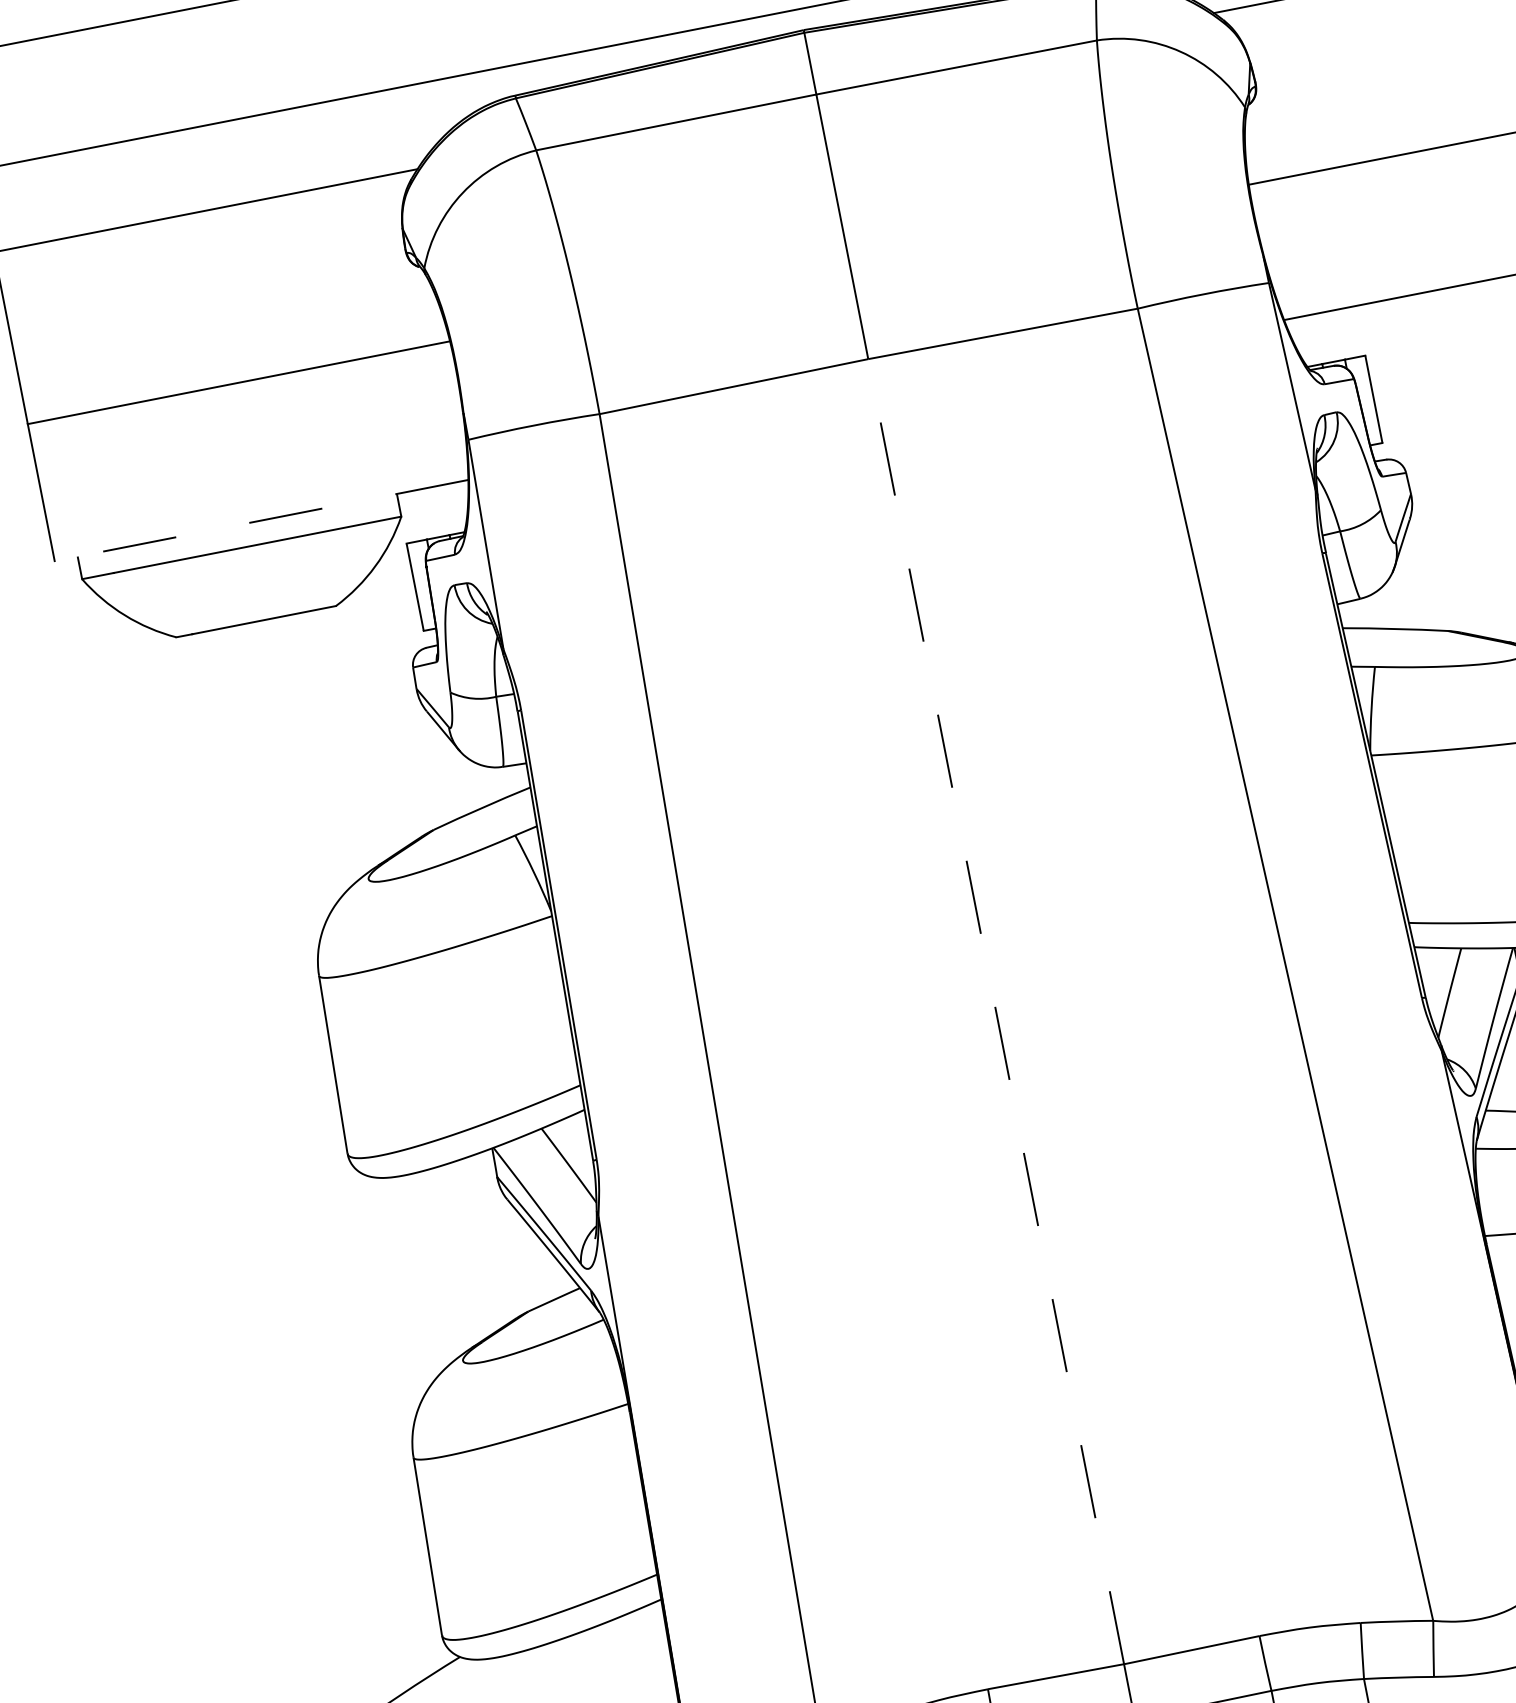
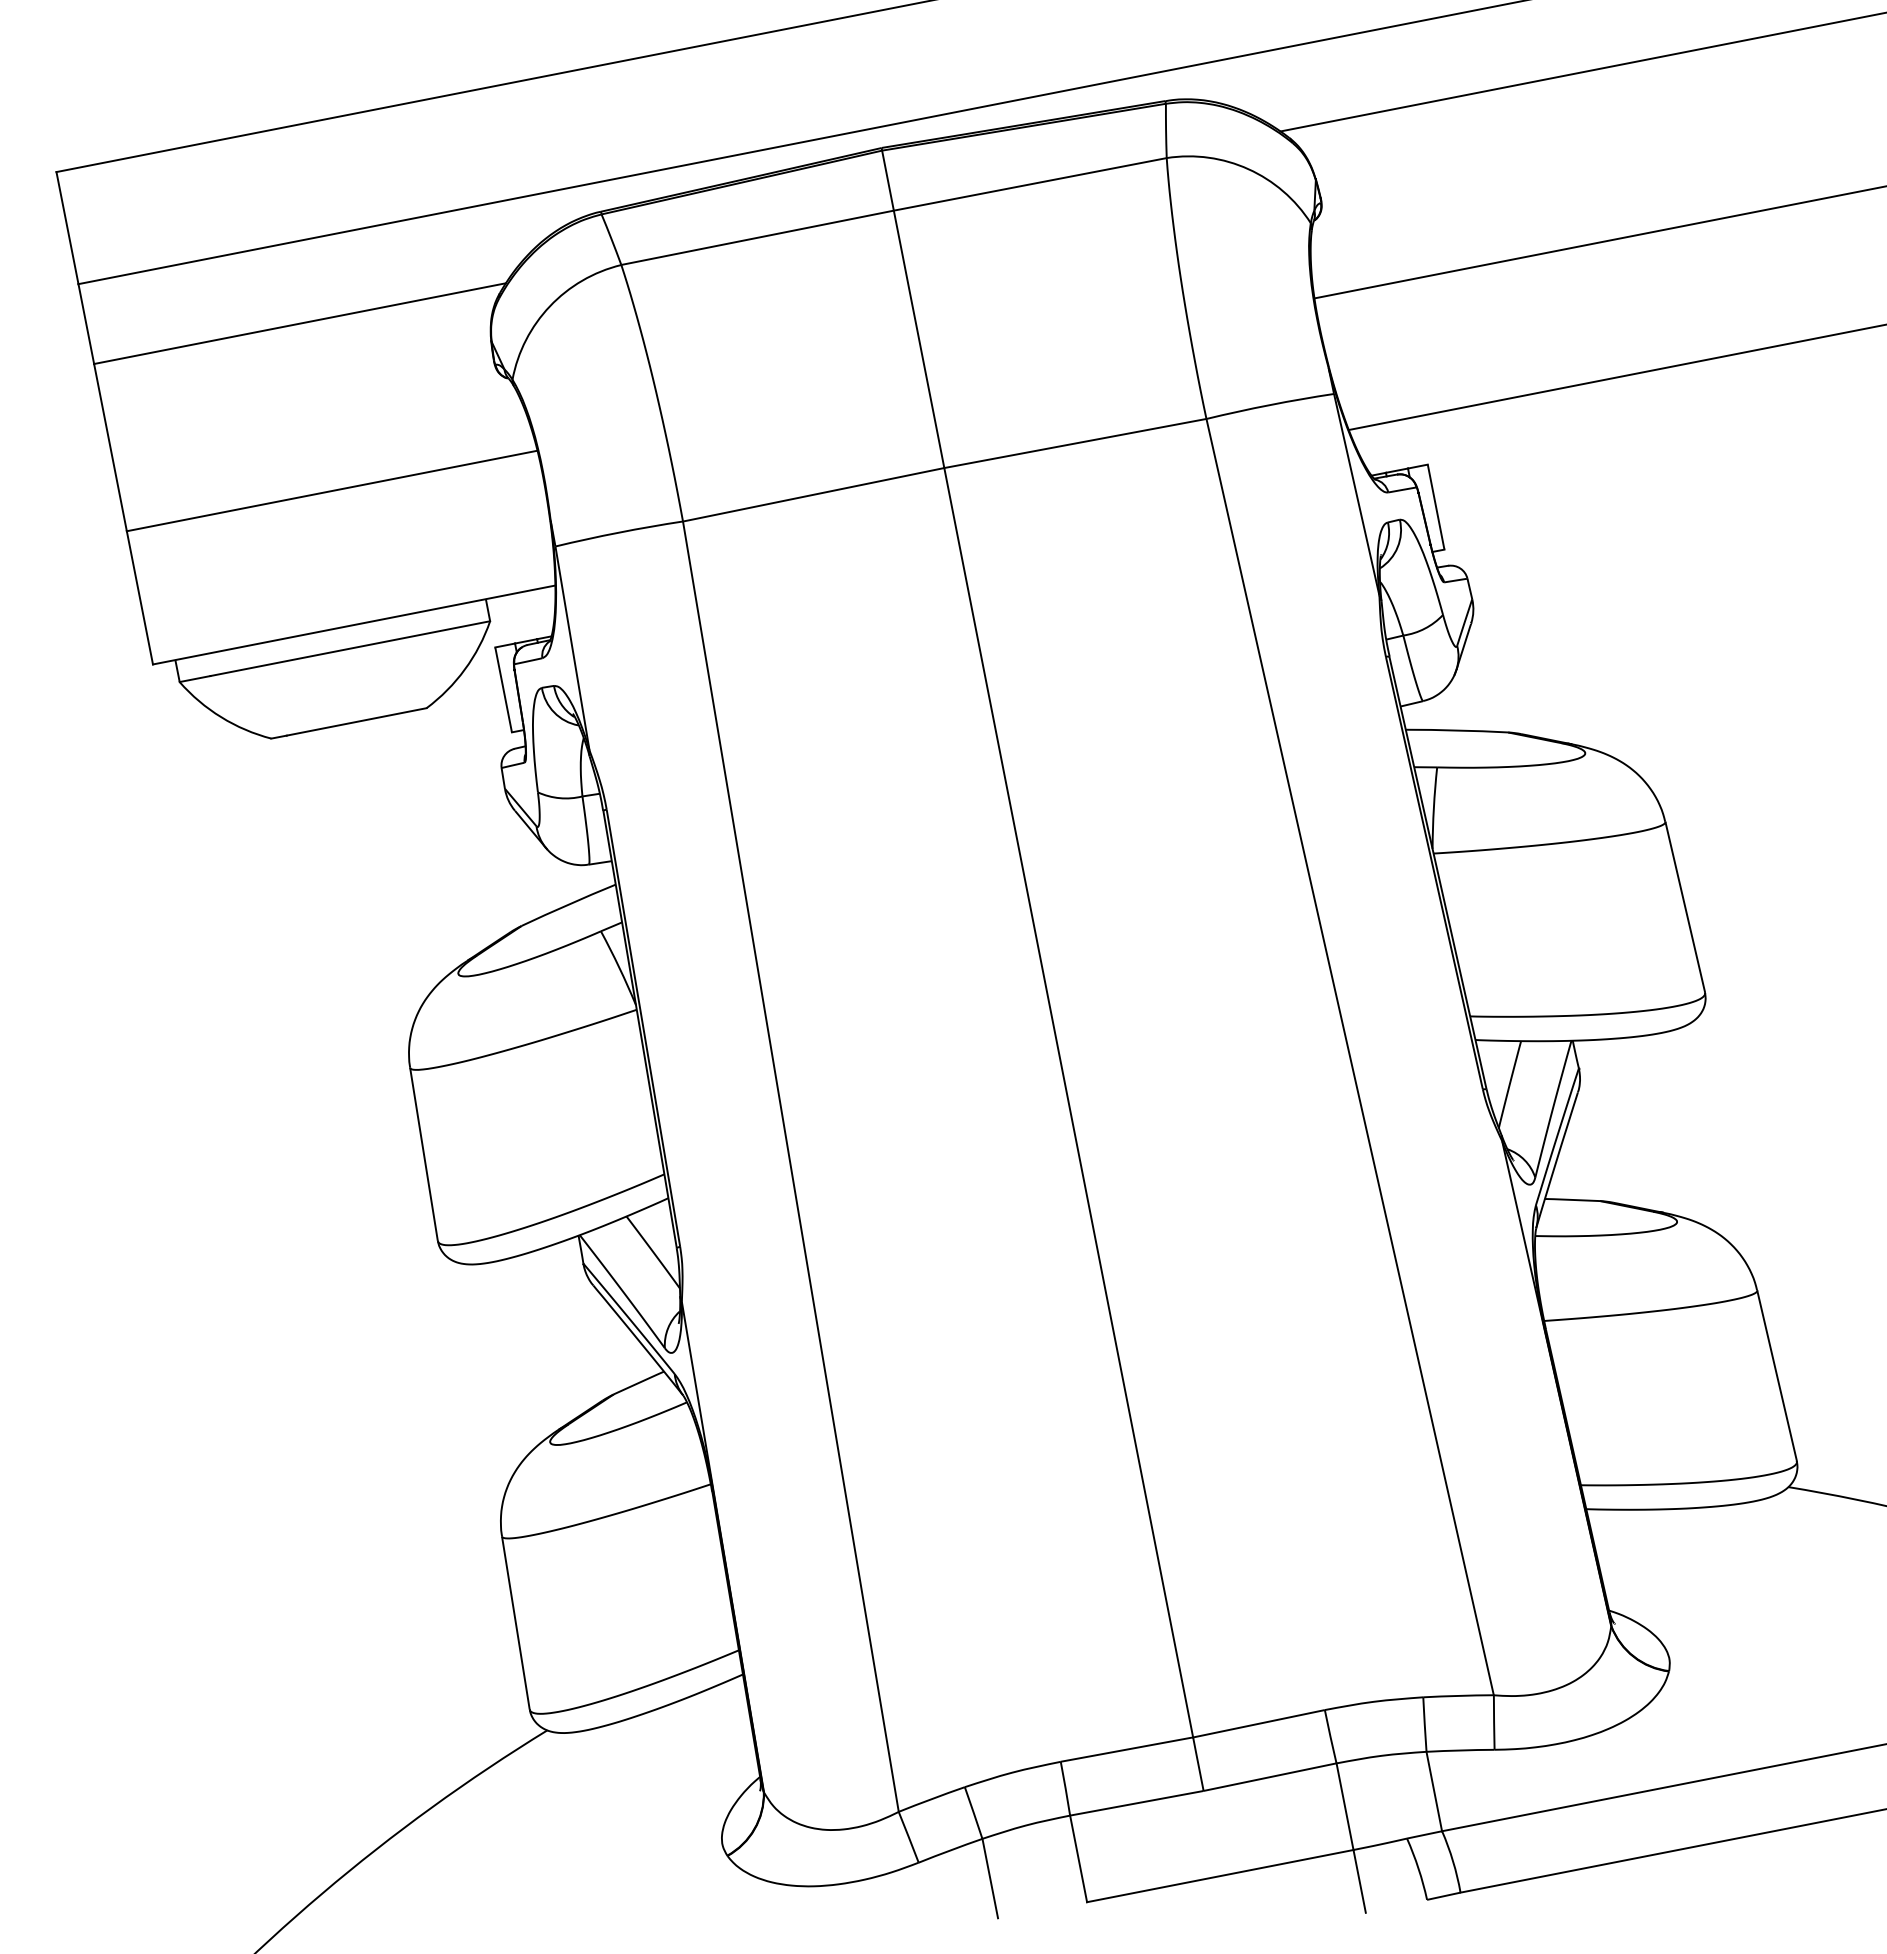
line: (260, 521) -> (353, 625), dashed -> solid
line: (995, 1011) -> (1068, 1102), dashed -> solid

